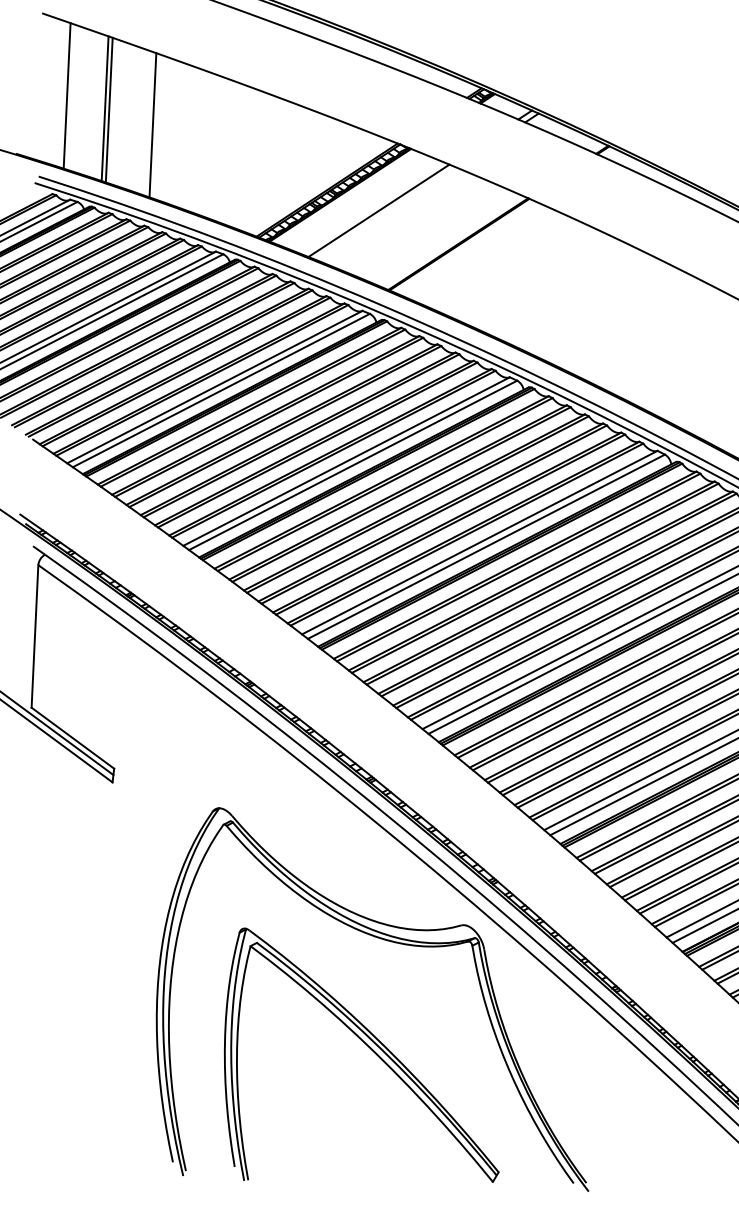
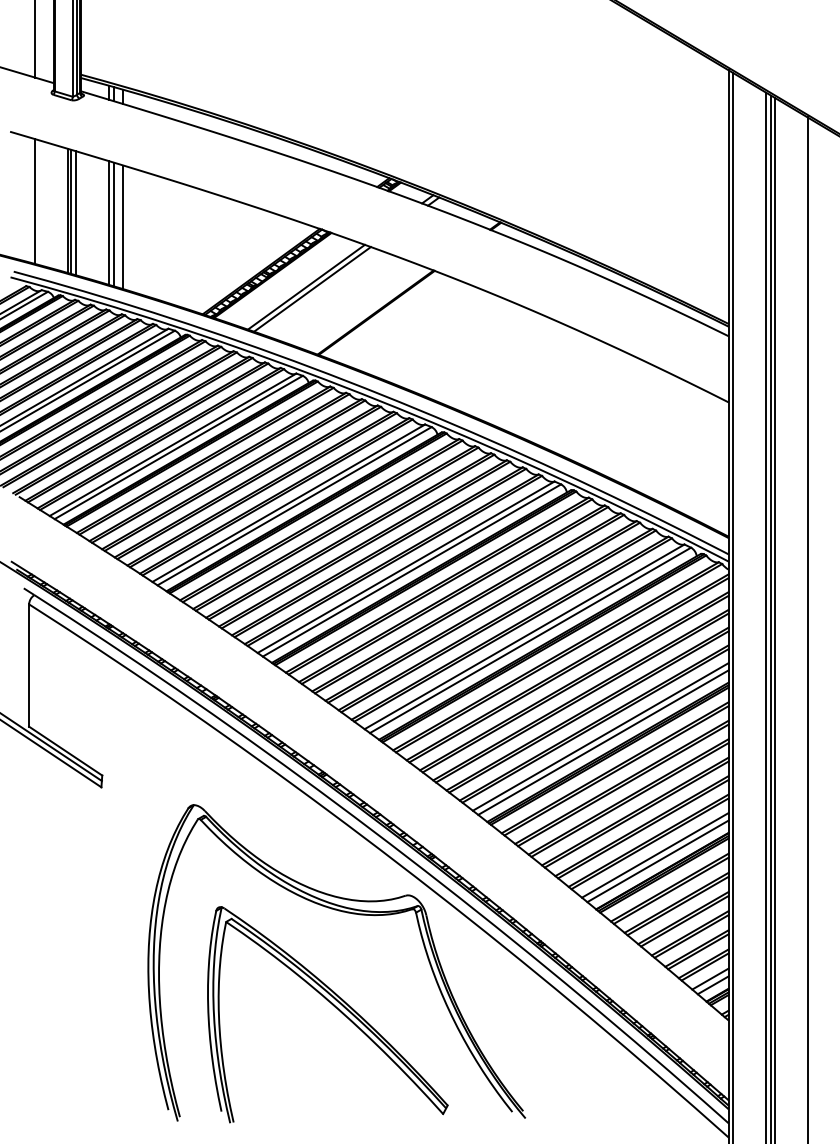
line: (115, 112) -> (76, 213), added
line: (157, 127) -> (113, 224), added
line: (169, 131) -> (123, 227), added
line: (385, 213) -> (312, 289), added

